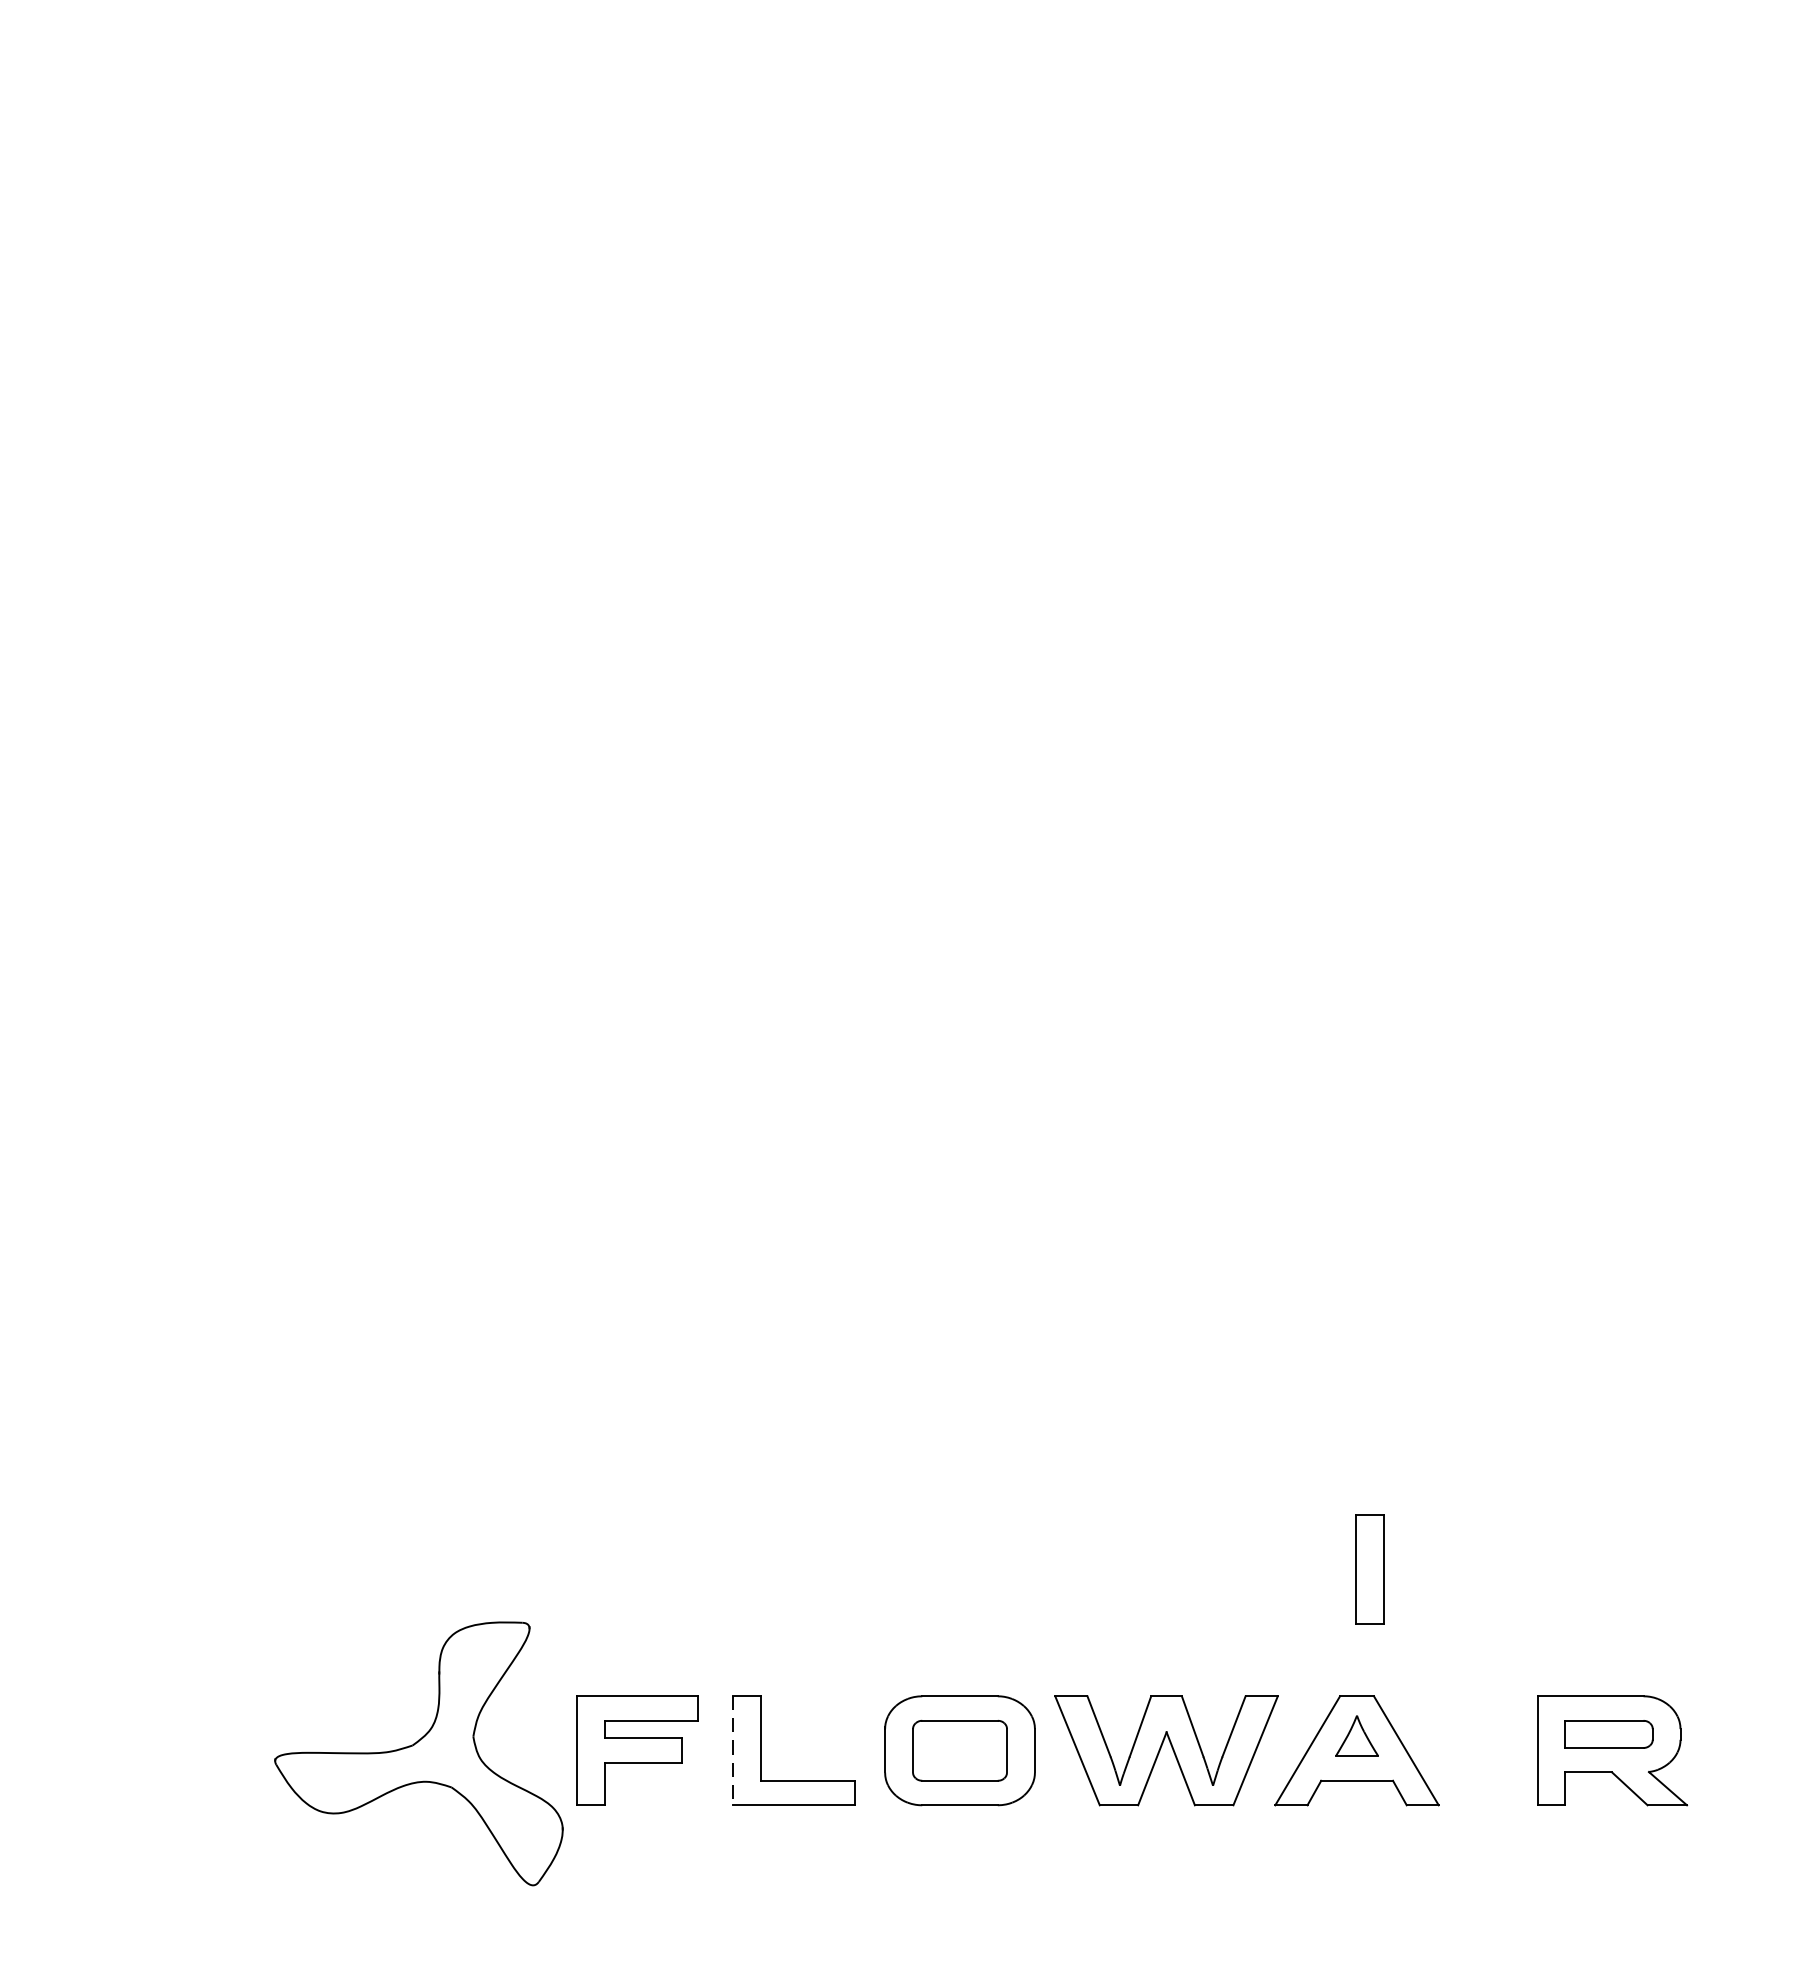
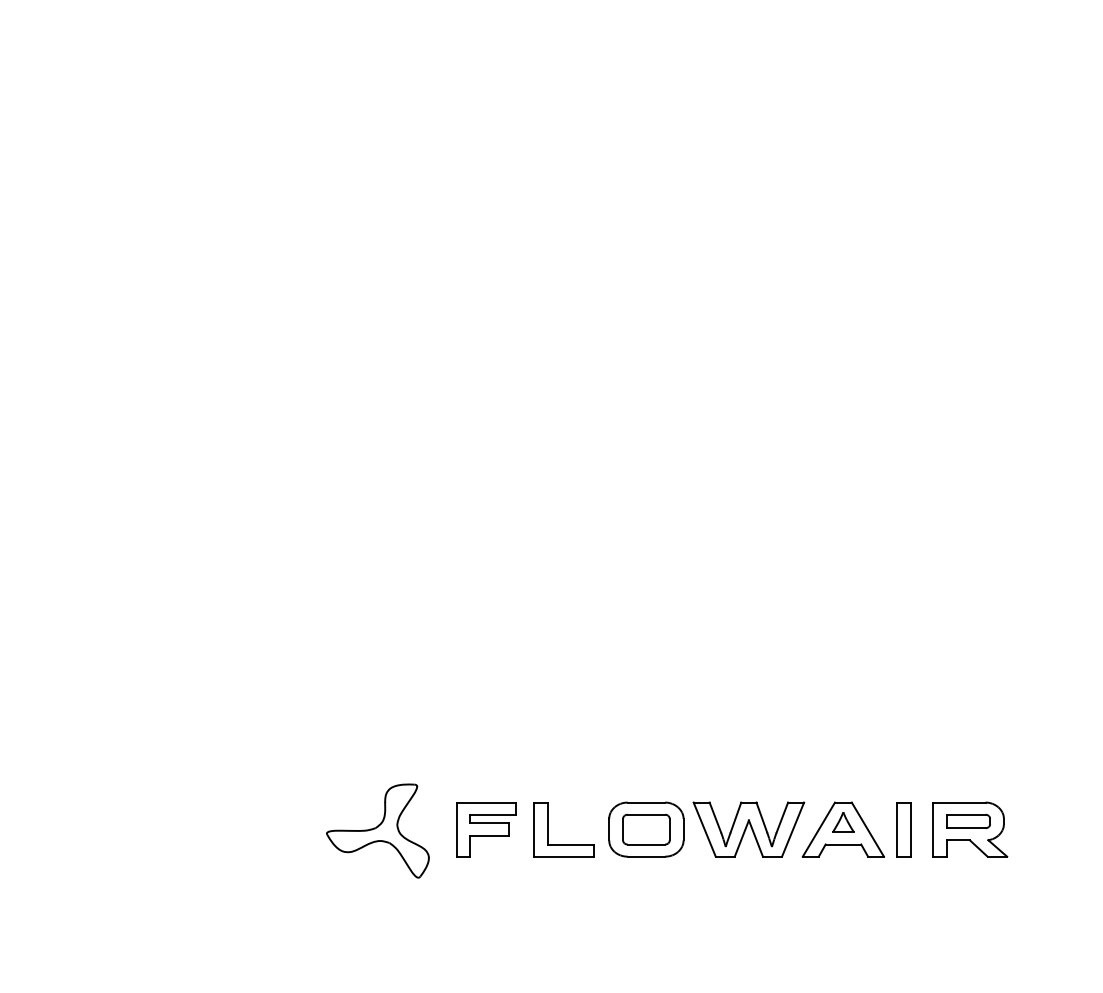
part: (1369, 1569) -> (903, 829), moved
part: (418, 1752) -> (377, 830), size x0.71
line: (732, 1752) -> (533, 830), dashed -> solid

